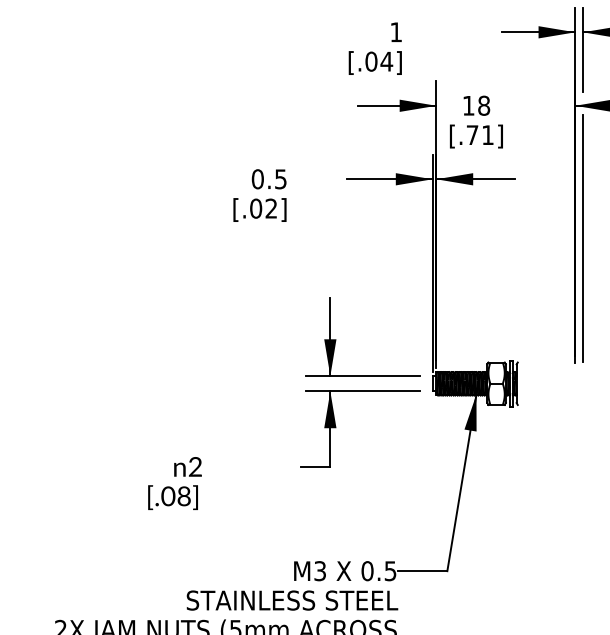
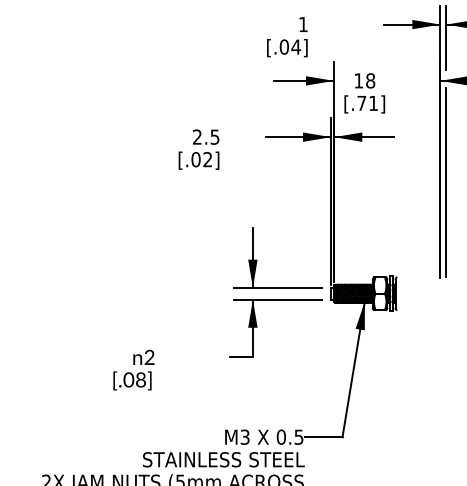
text: (256, 178) -> (196, 136), 0.5 -> 2.5

